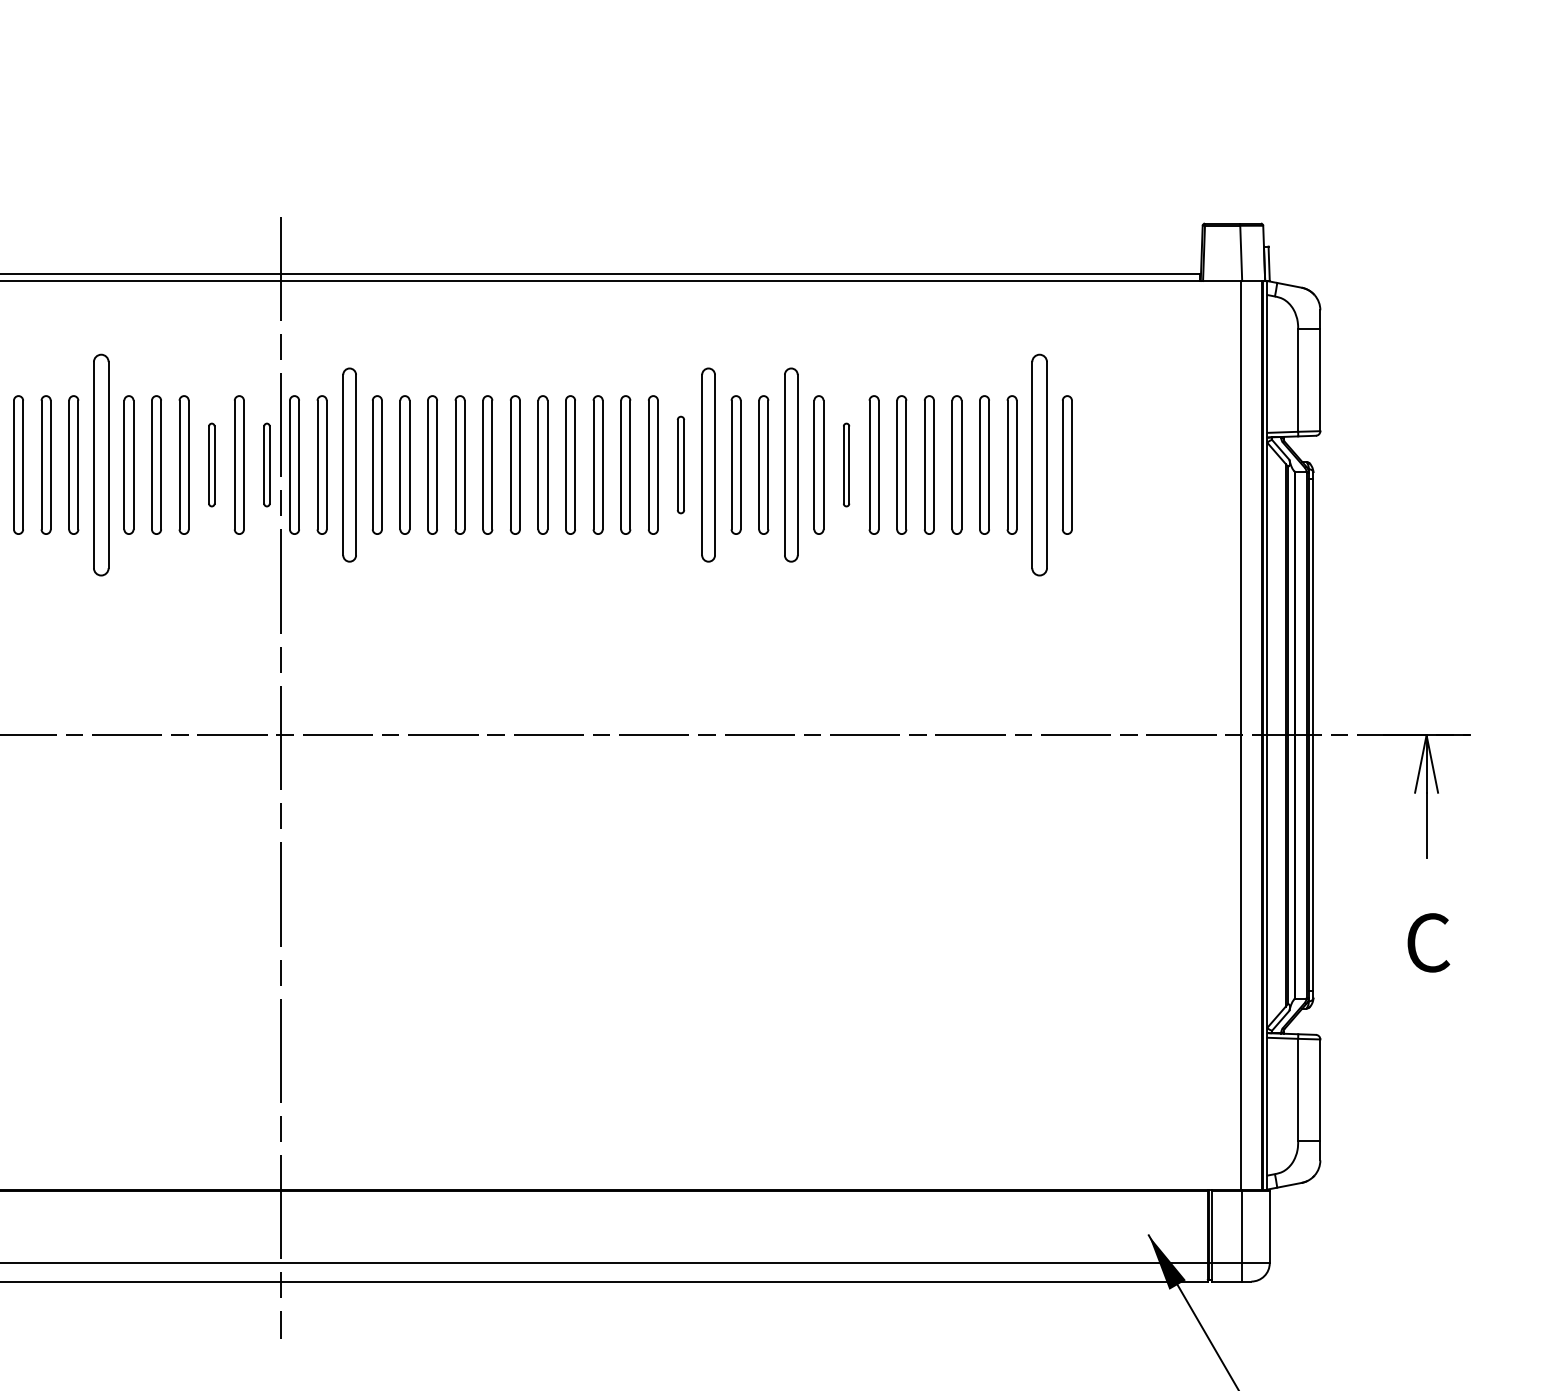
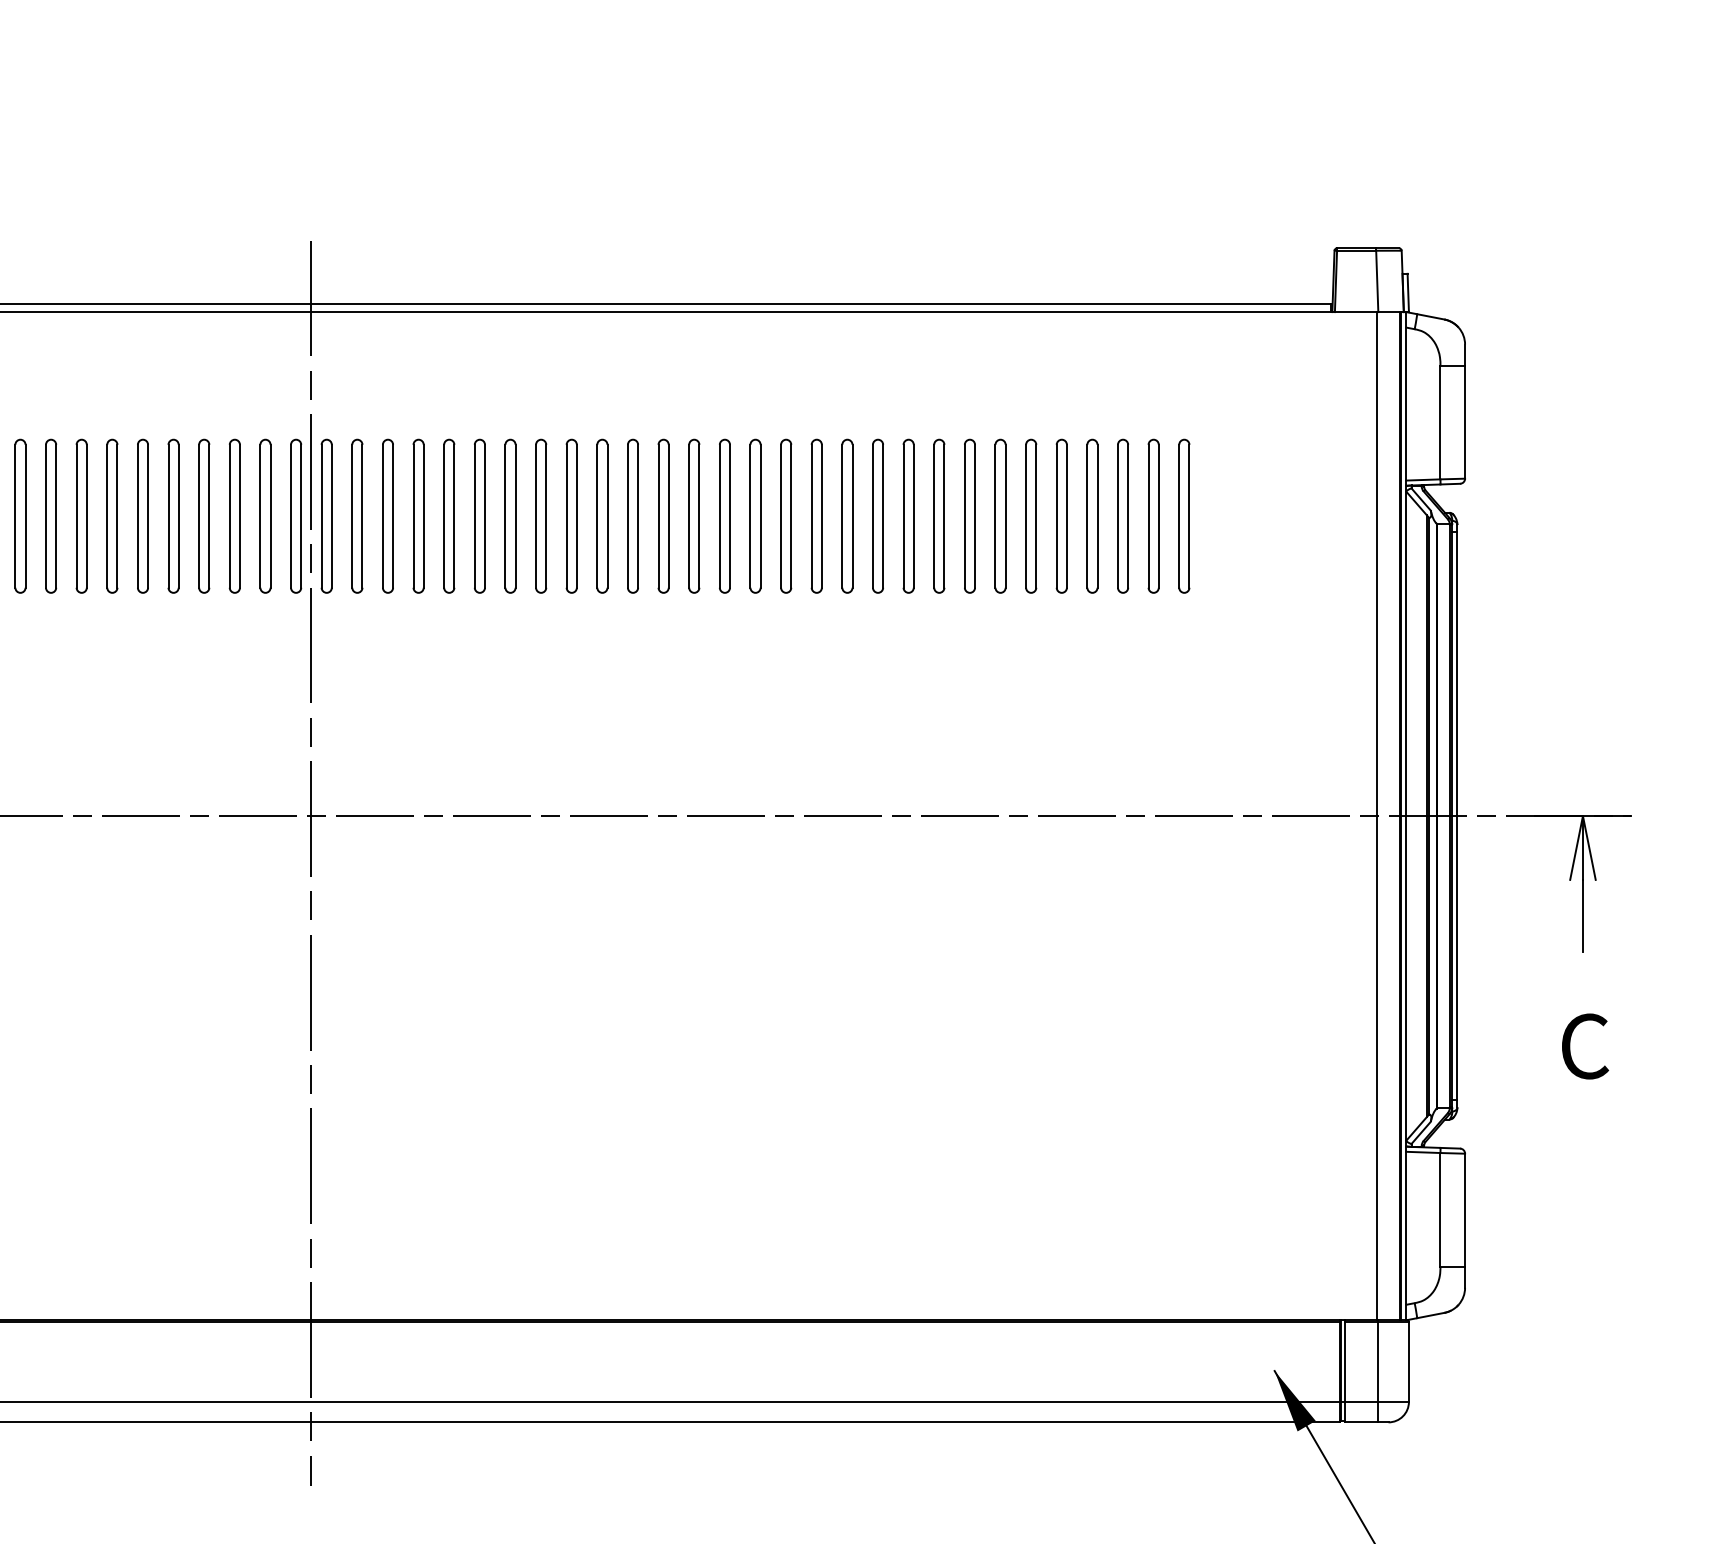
part: (101, 464) -> (112, 515), size x0.62
part: (211, 464) -> (234, 515), size x1.67
part: (266, 464) -> (295, 515), size x1.67
part: (349, 464) -> (387, 515), size x0.71
part: (680, 464) -> (755, 515), size x1.43
part: (708, 464) -> (786, 515), size x0.71
part: (791, 464) -> (878, 515), size x0.71
part: (846, 464) -> (939, 515), size x1.67
part: (1039, 464) -> (1153, 515), size x0.62

